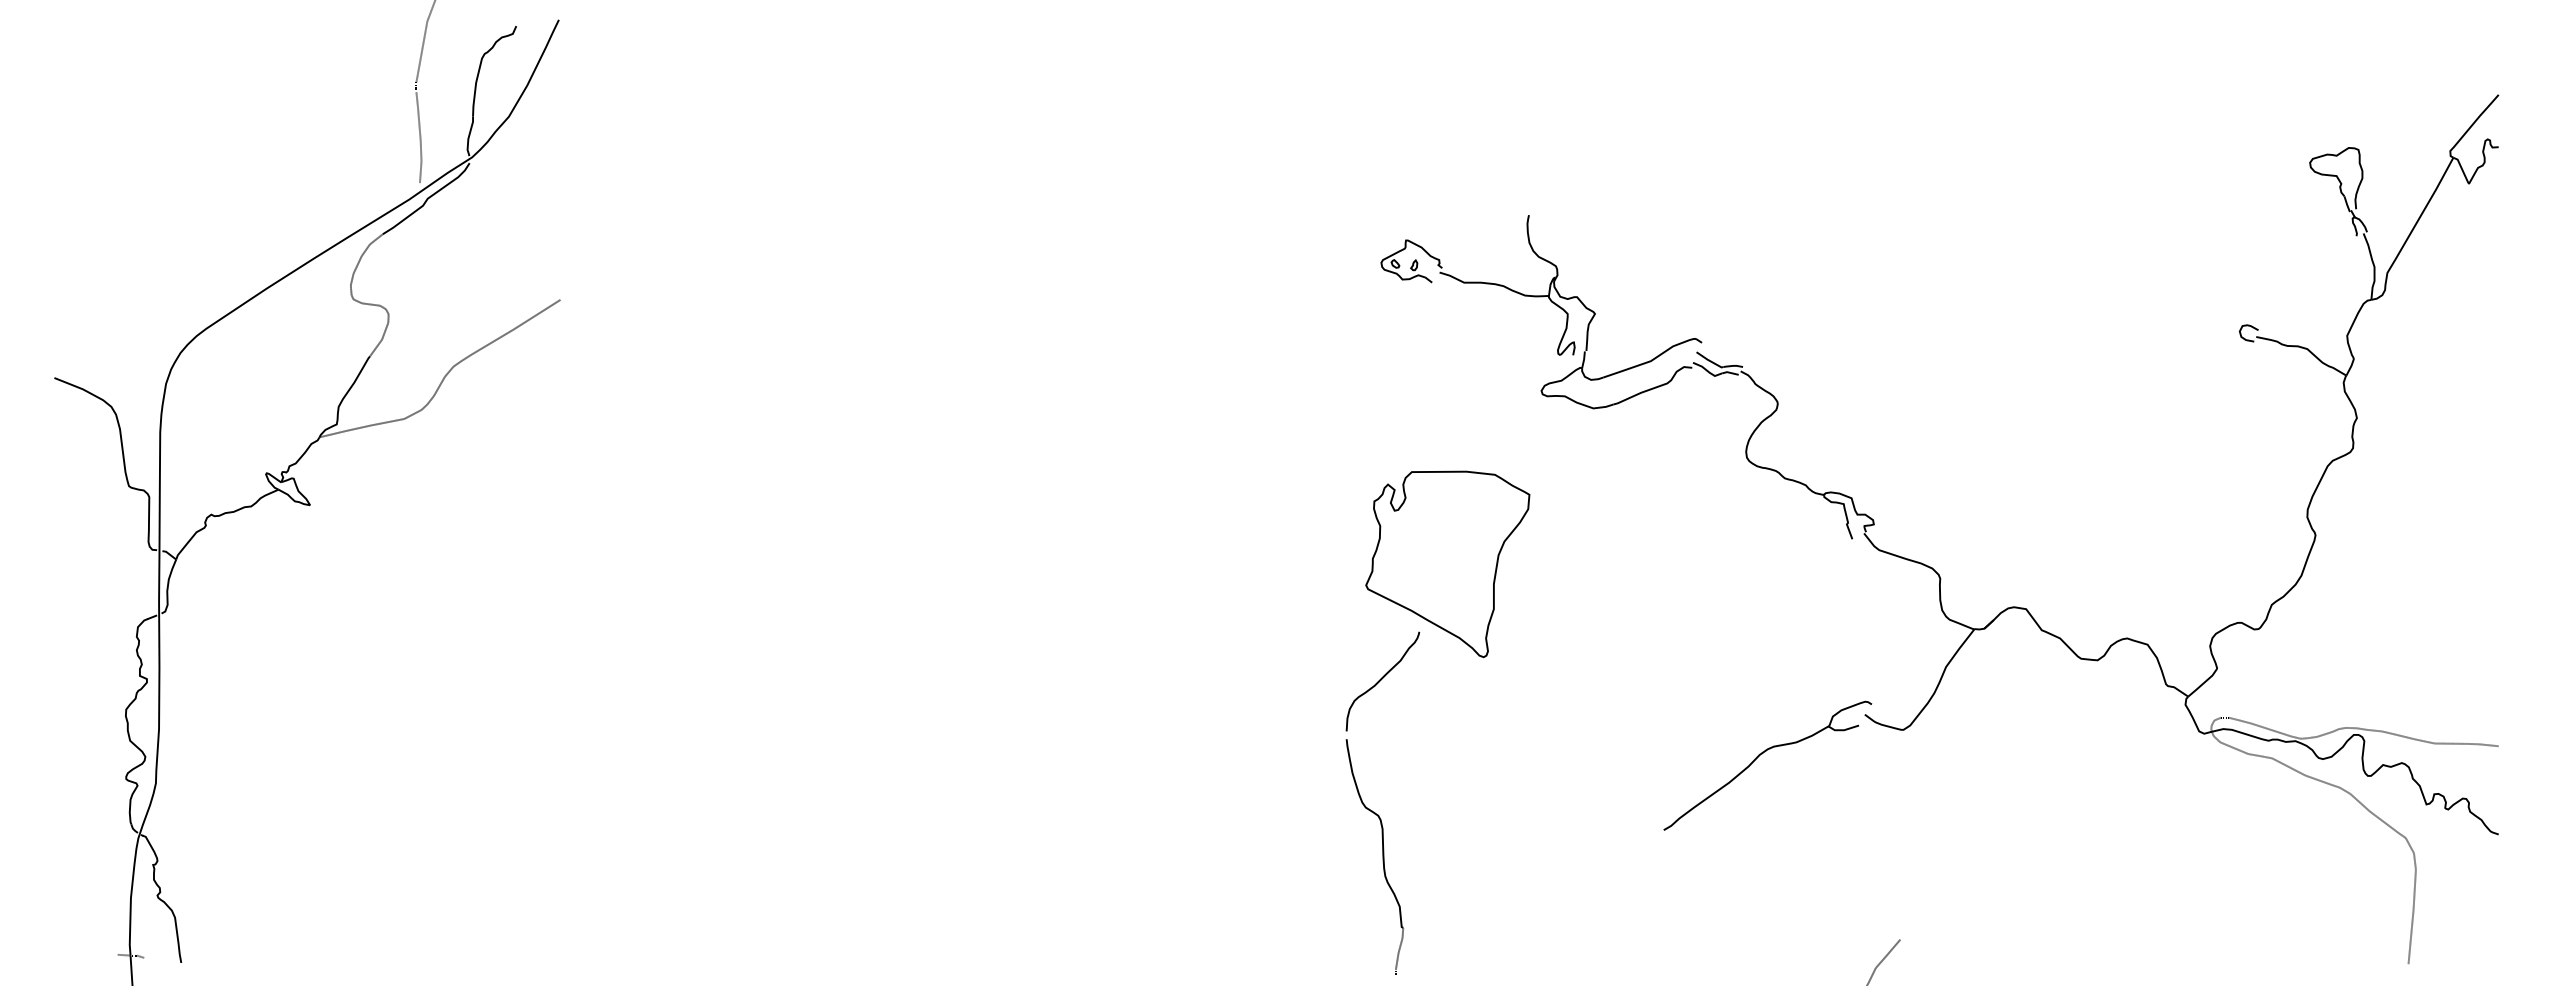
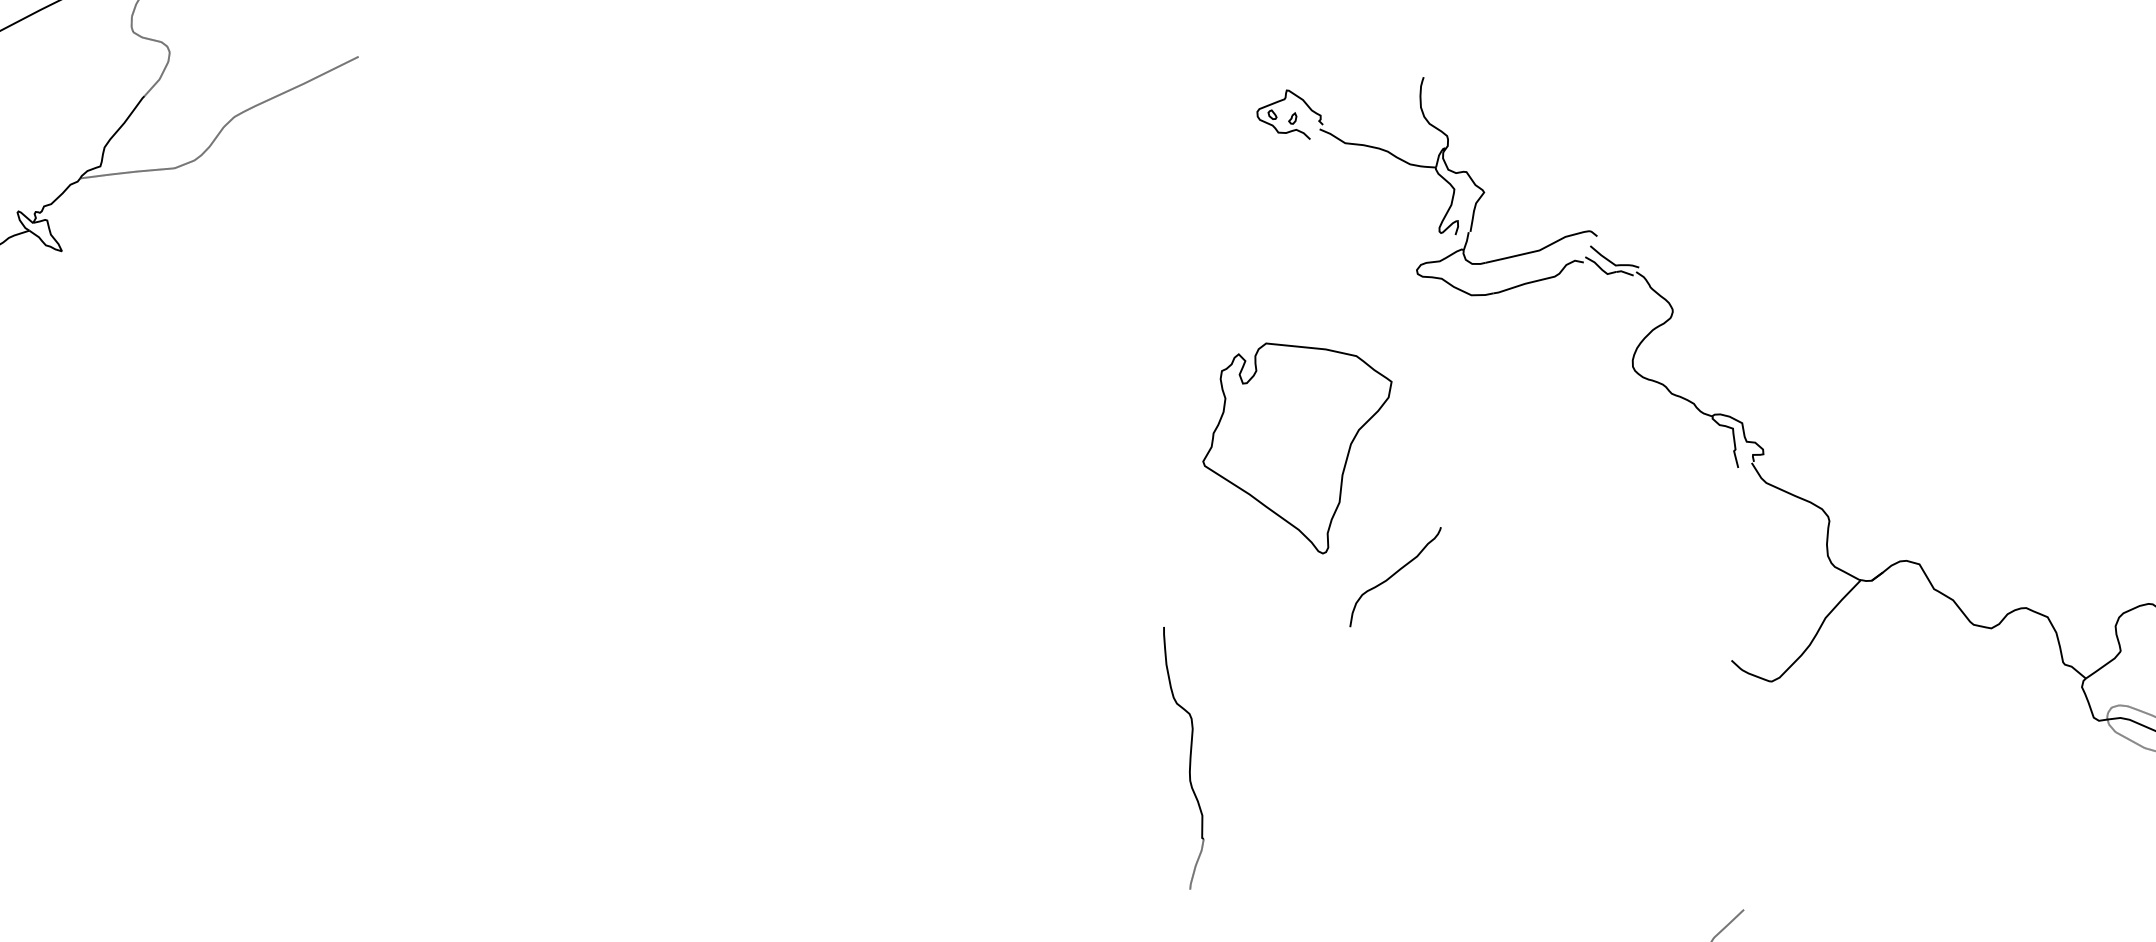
curve: (1381, 680) -> (1394, 575), moved
part: (1759, 756) -> (1611, 693), removed

